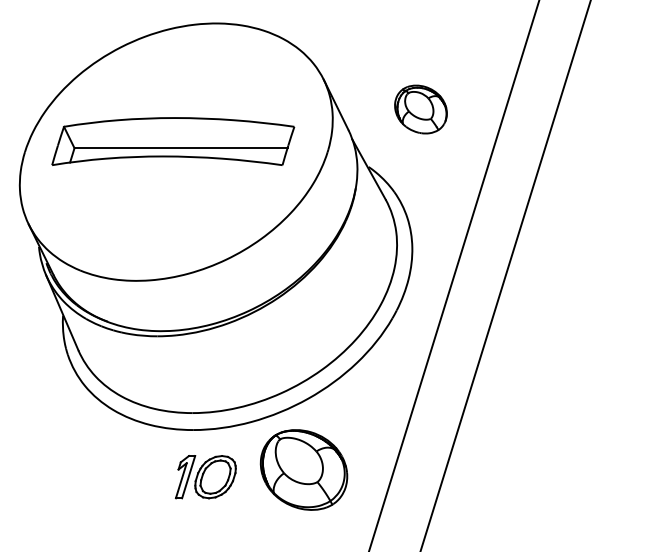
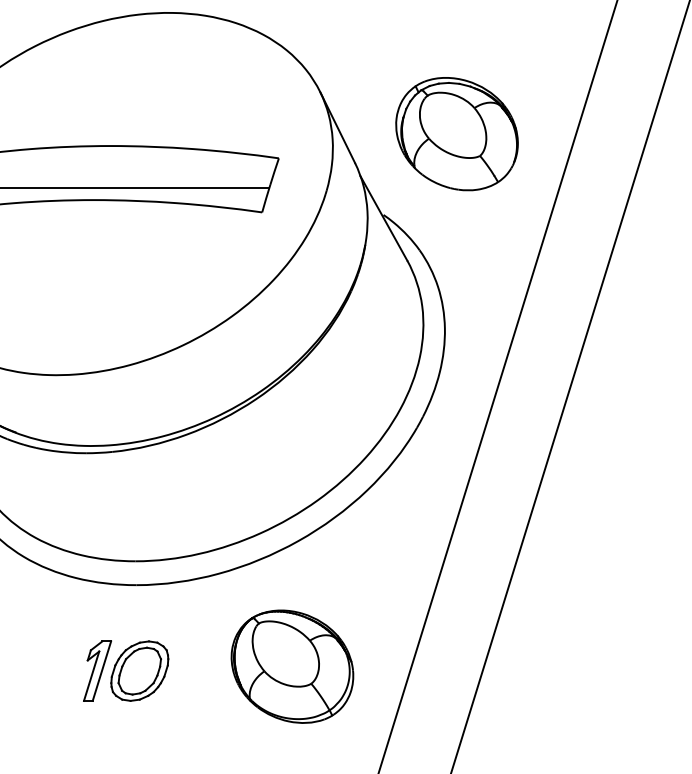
part: (420, 109) -> (456, 133), size x1.67
part: (303, 469) -> (291, 666), moved
part: (205, 477) -> (125, 671), moved

